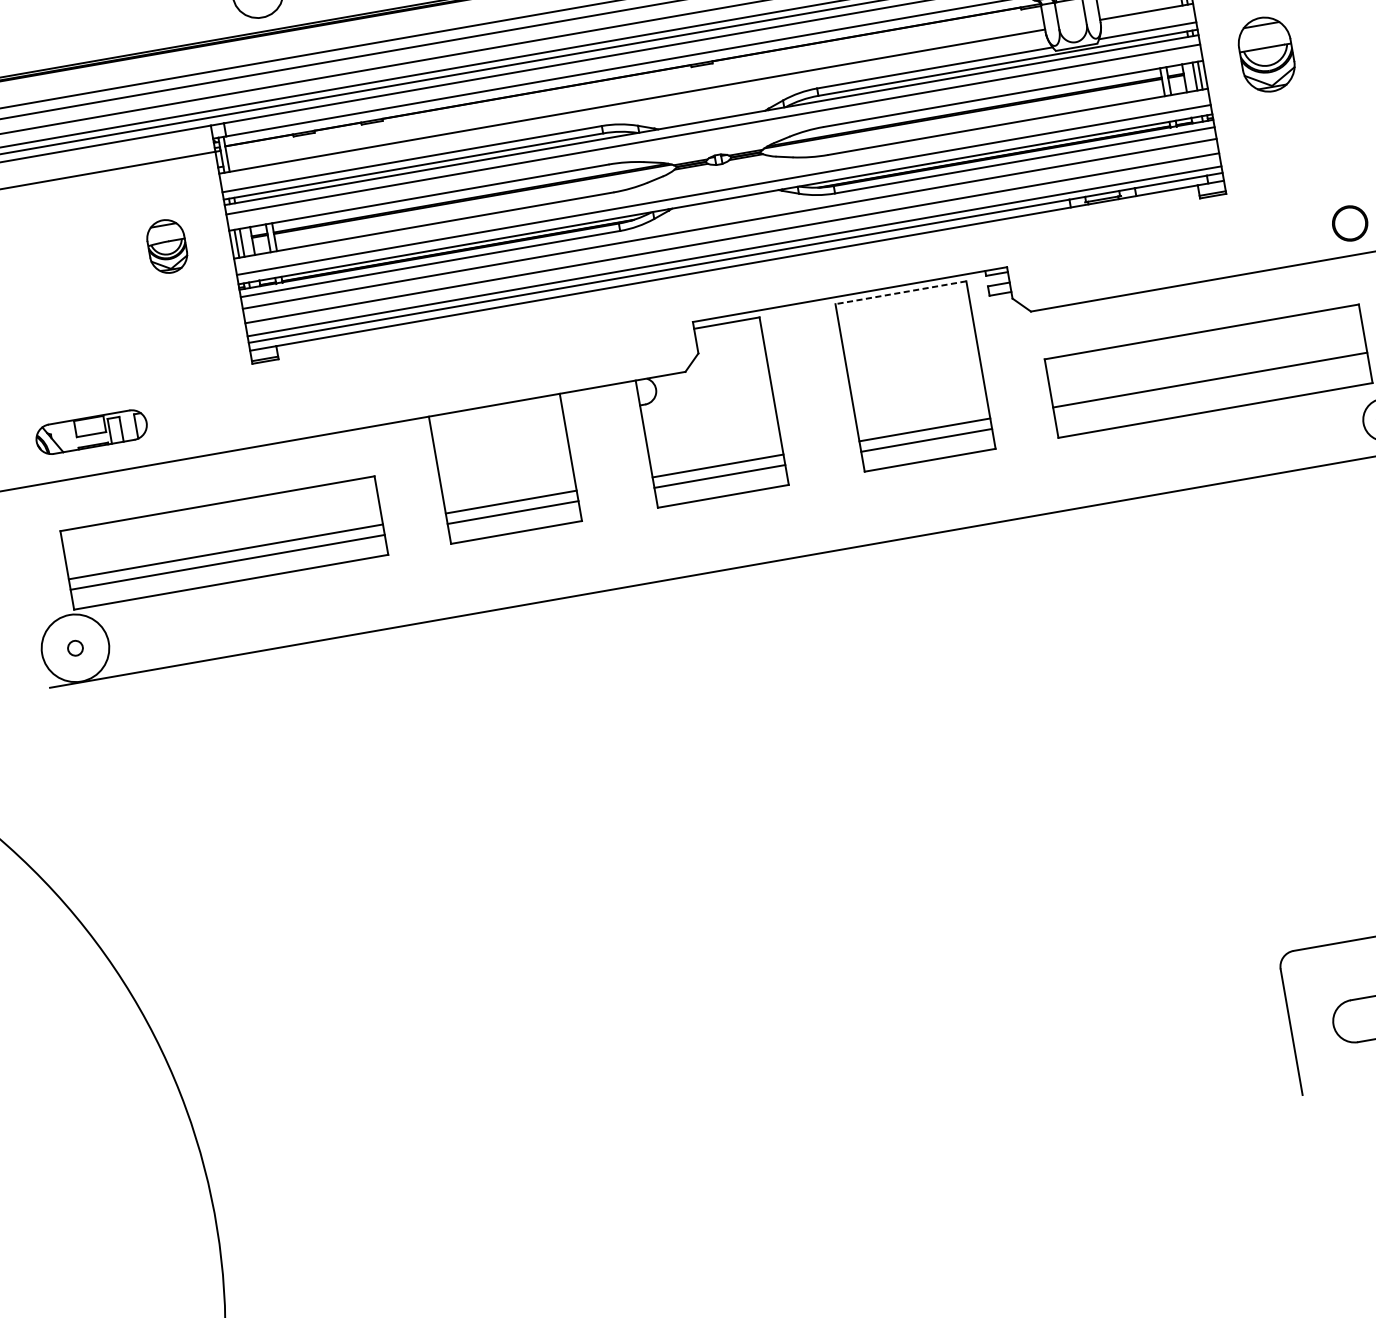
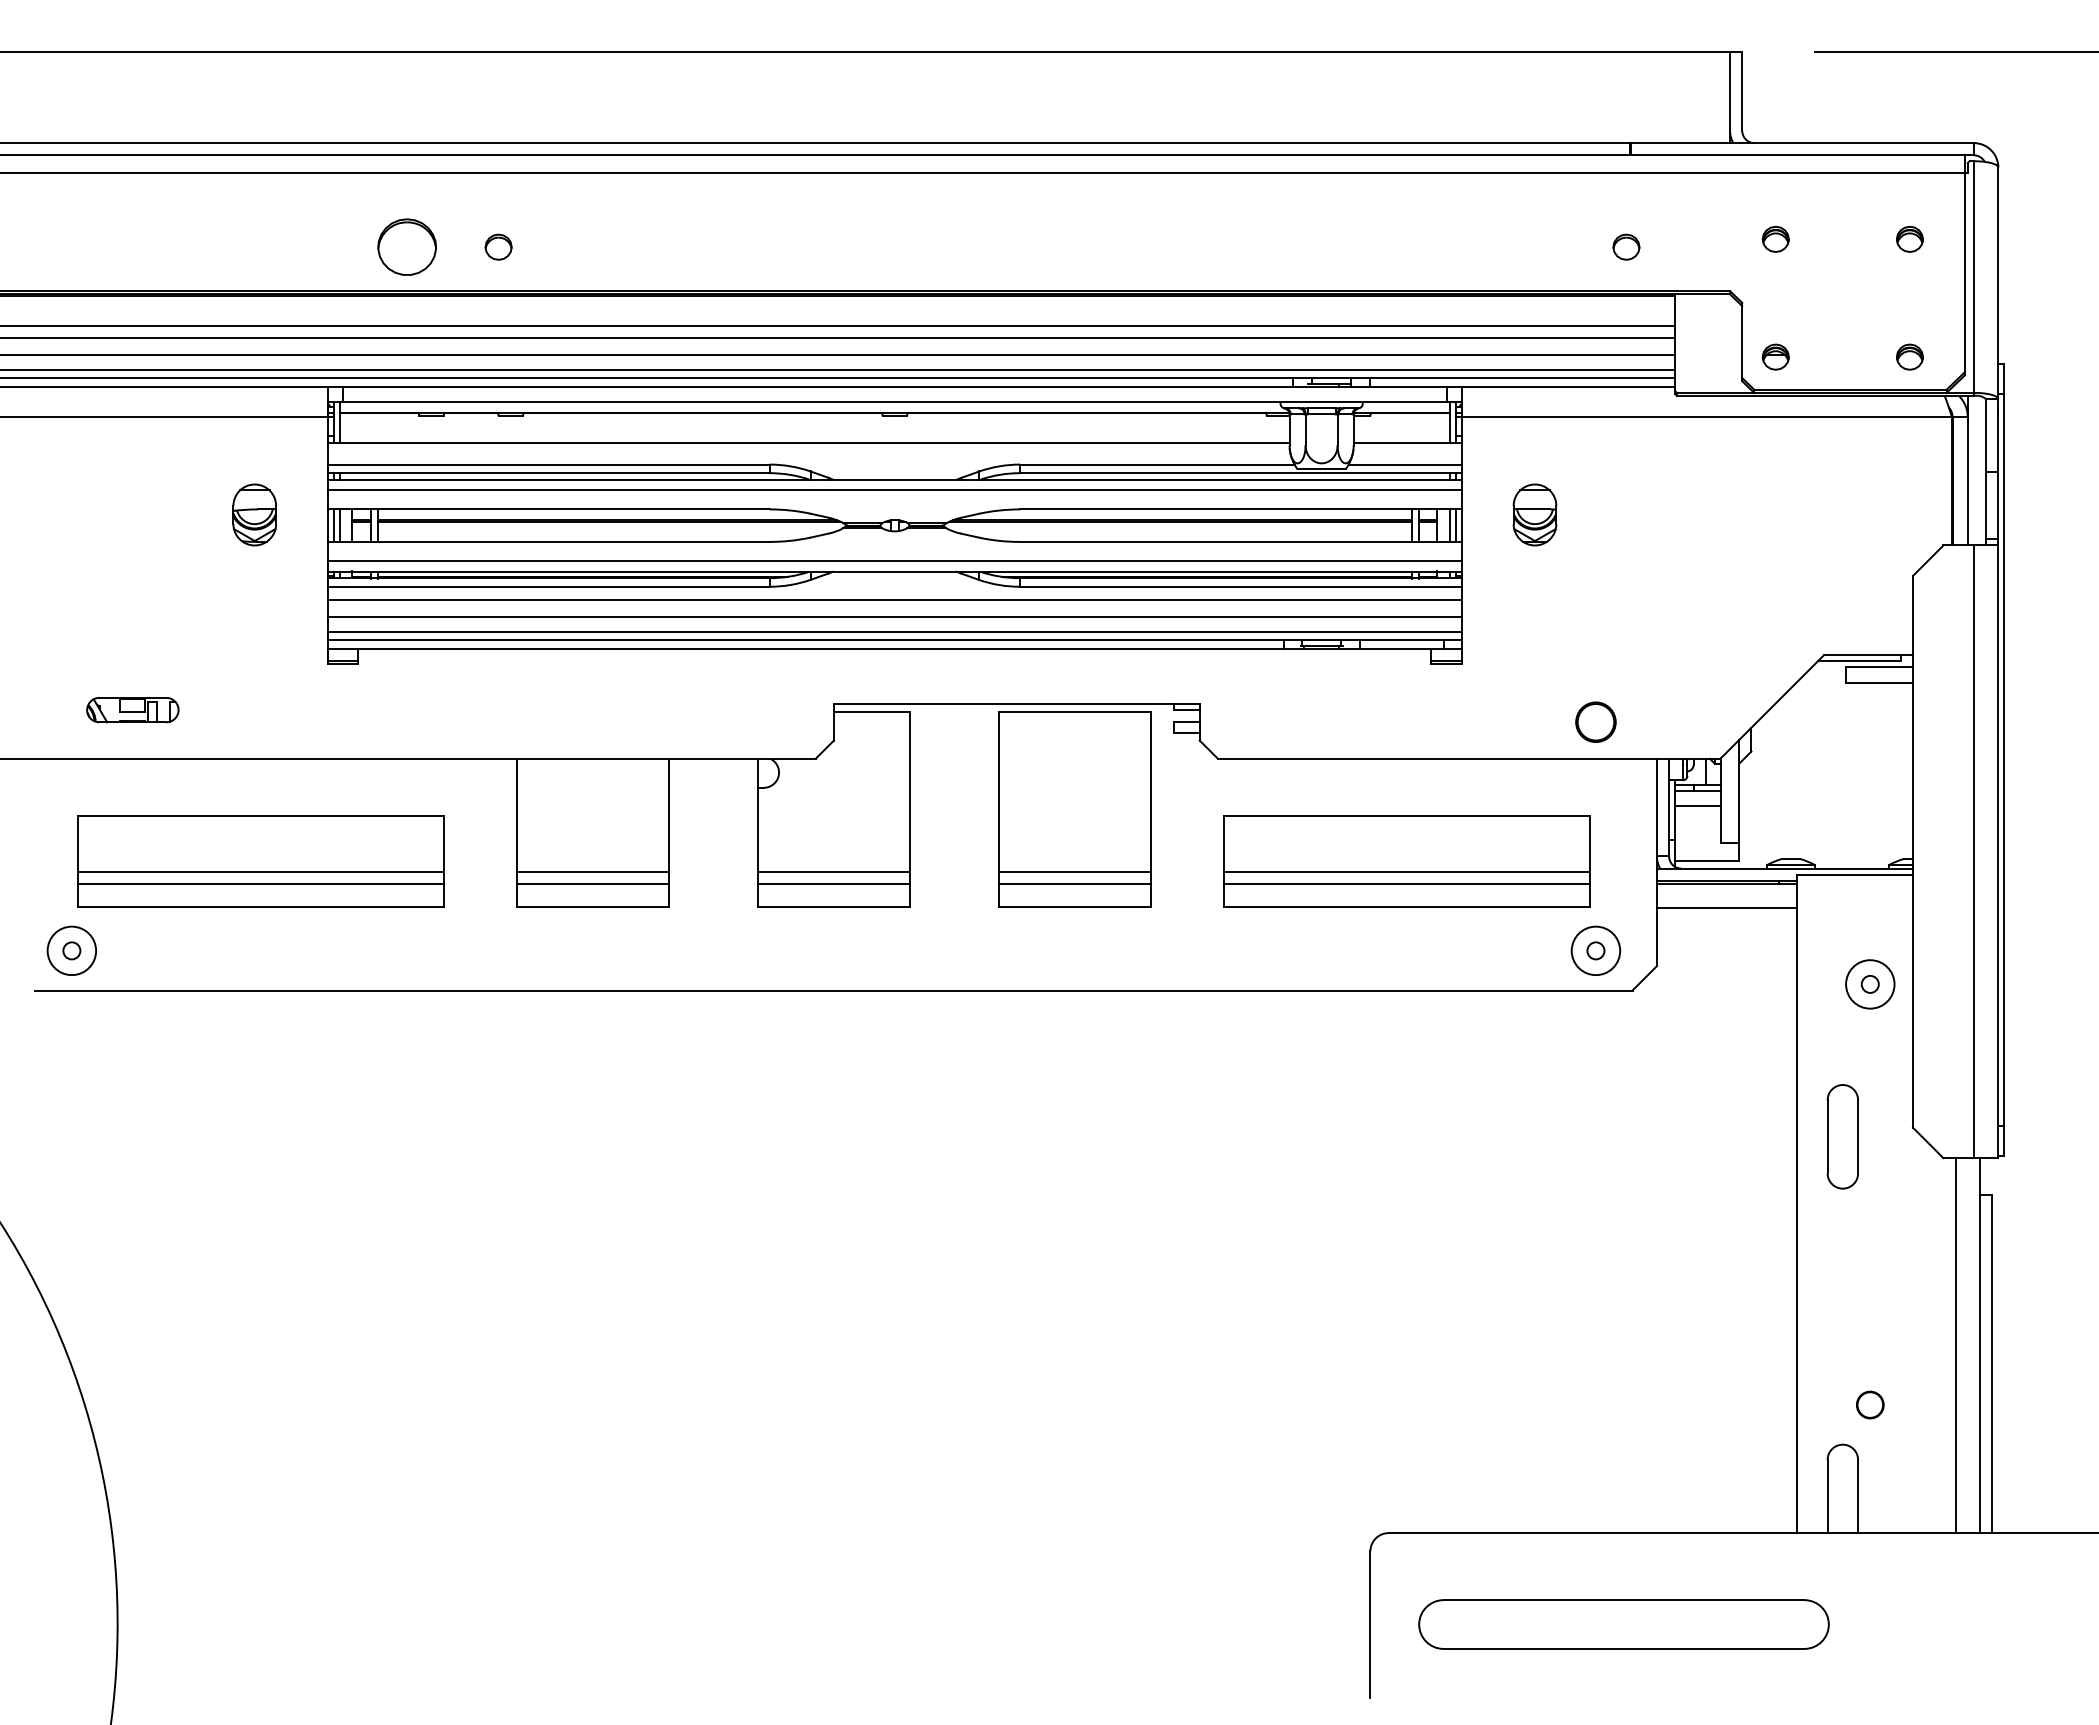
part: (1266, 54) -> (1534, 514), size x0.71
line: (900, 292) -> (1074, 711), dashed -> solid
line: (1211, 390) -> (1406, 883), added
part: (91, 432) -> (132, 710), size x0.71
circle: (75, 648) -> (71, 950), size x0.62

